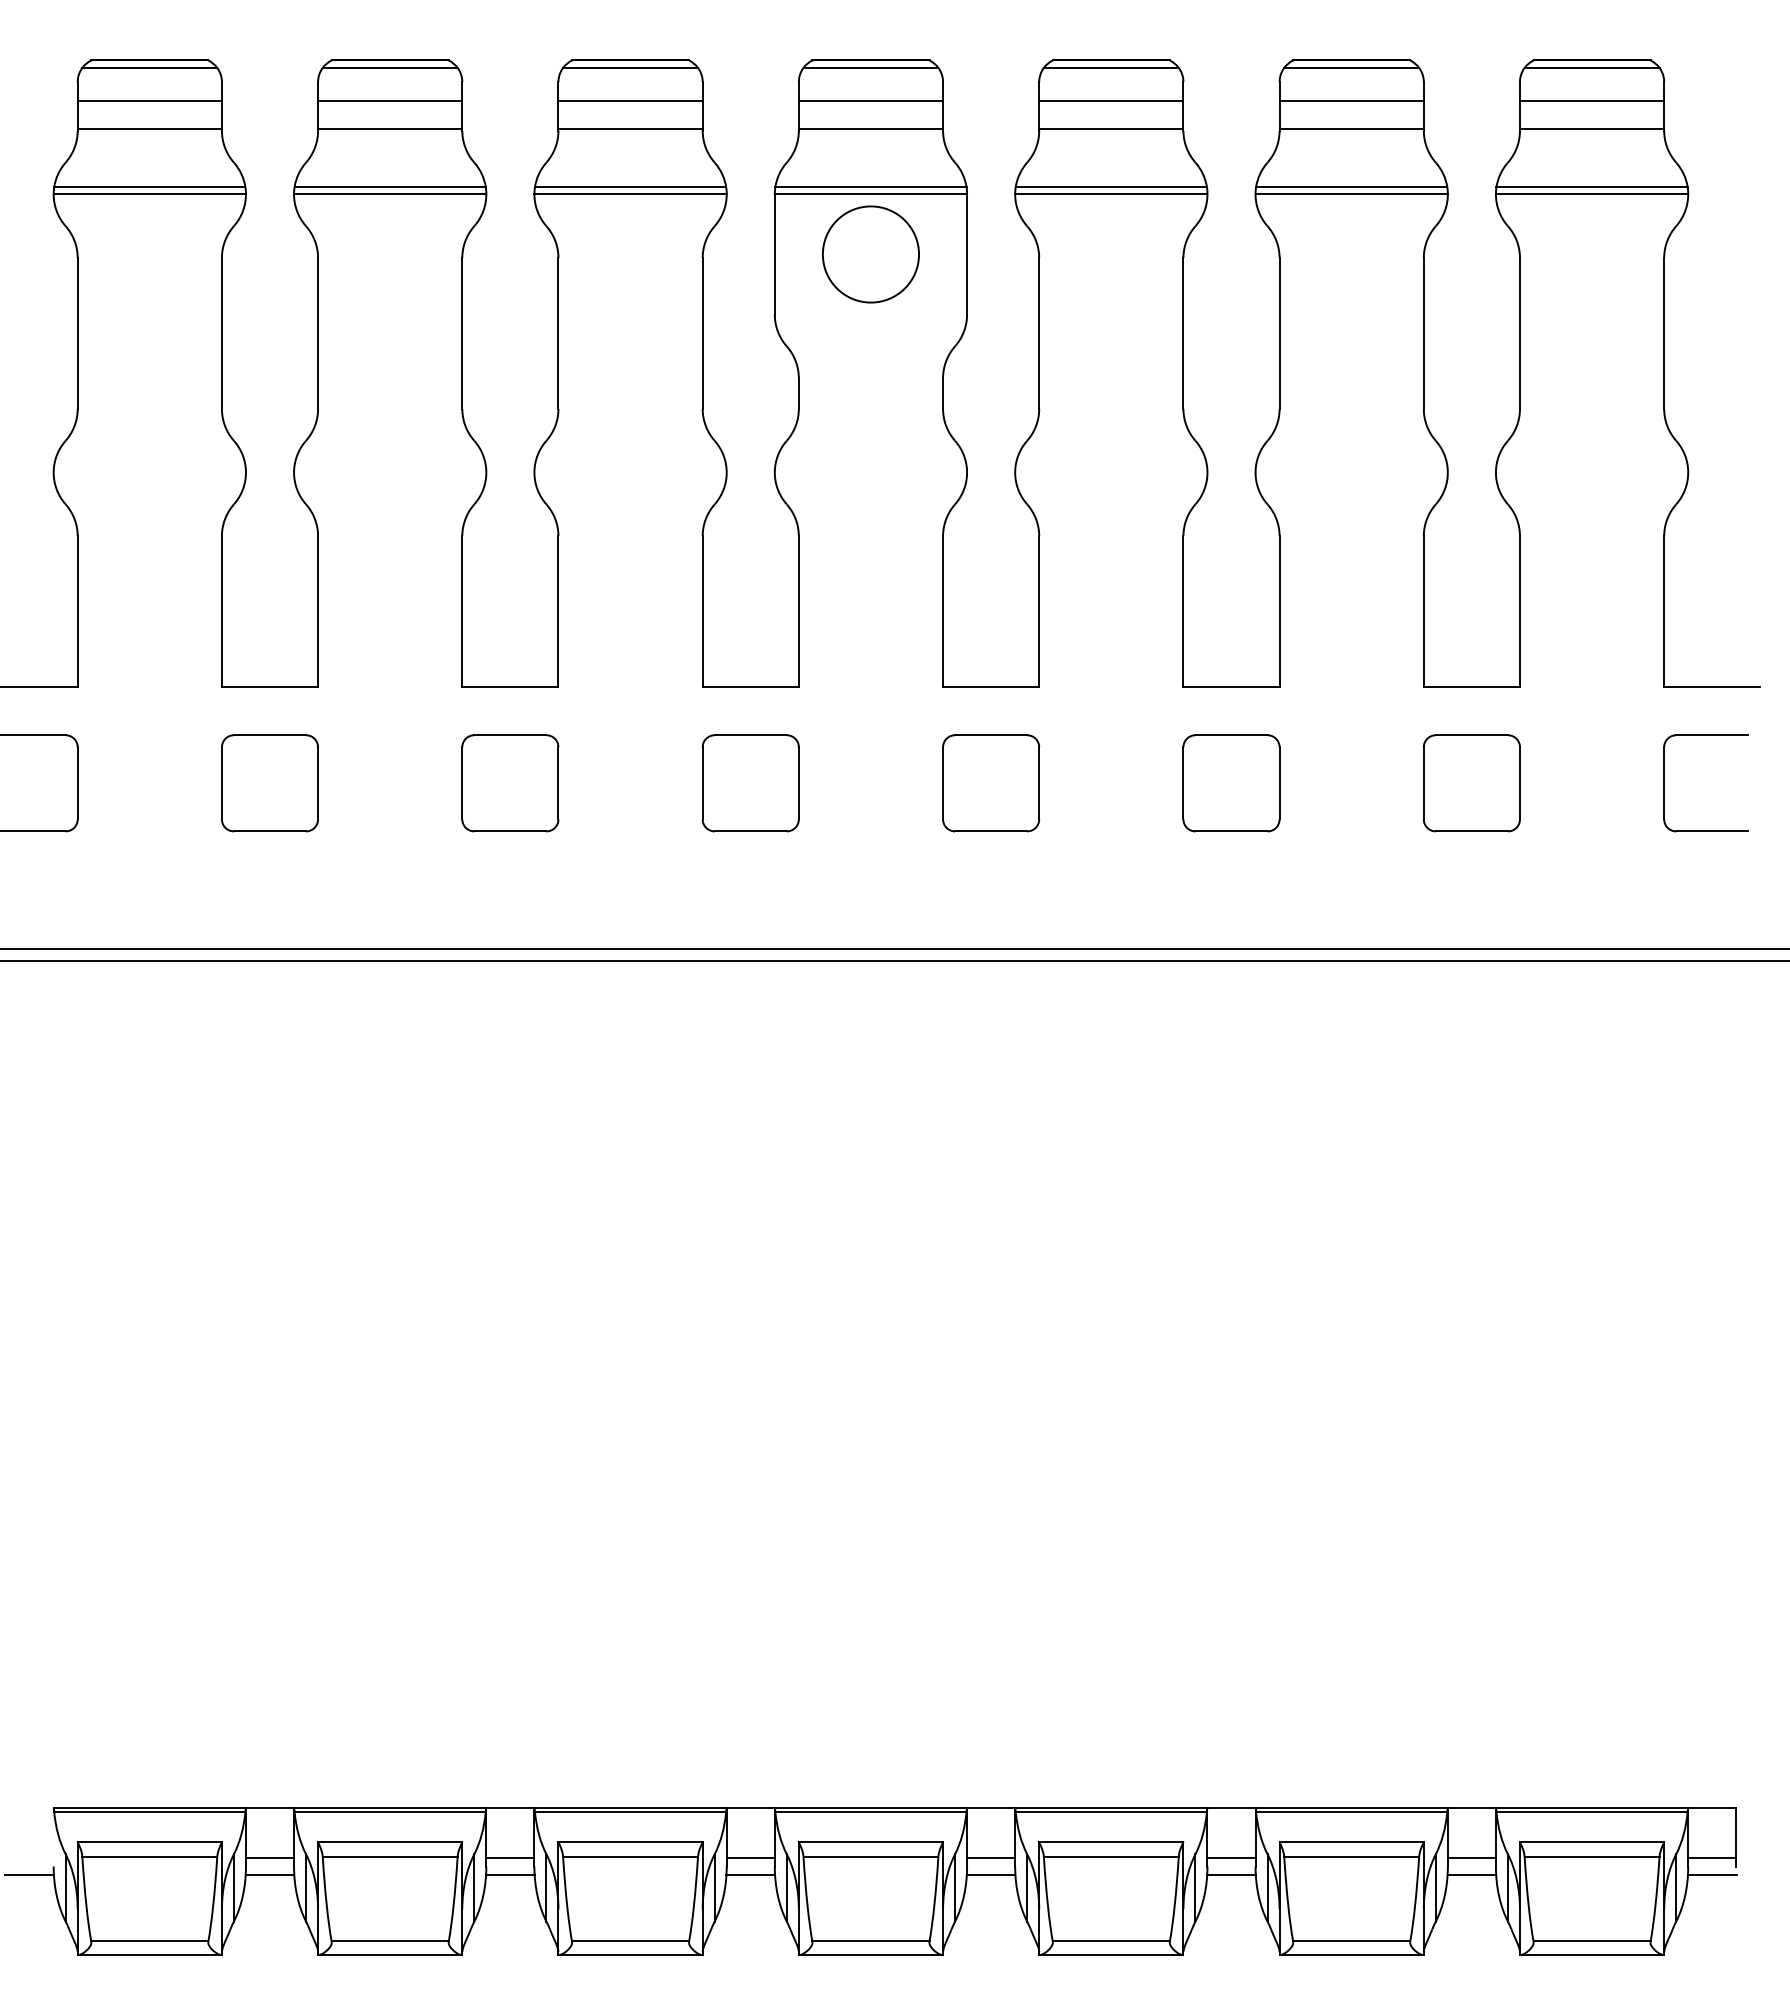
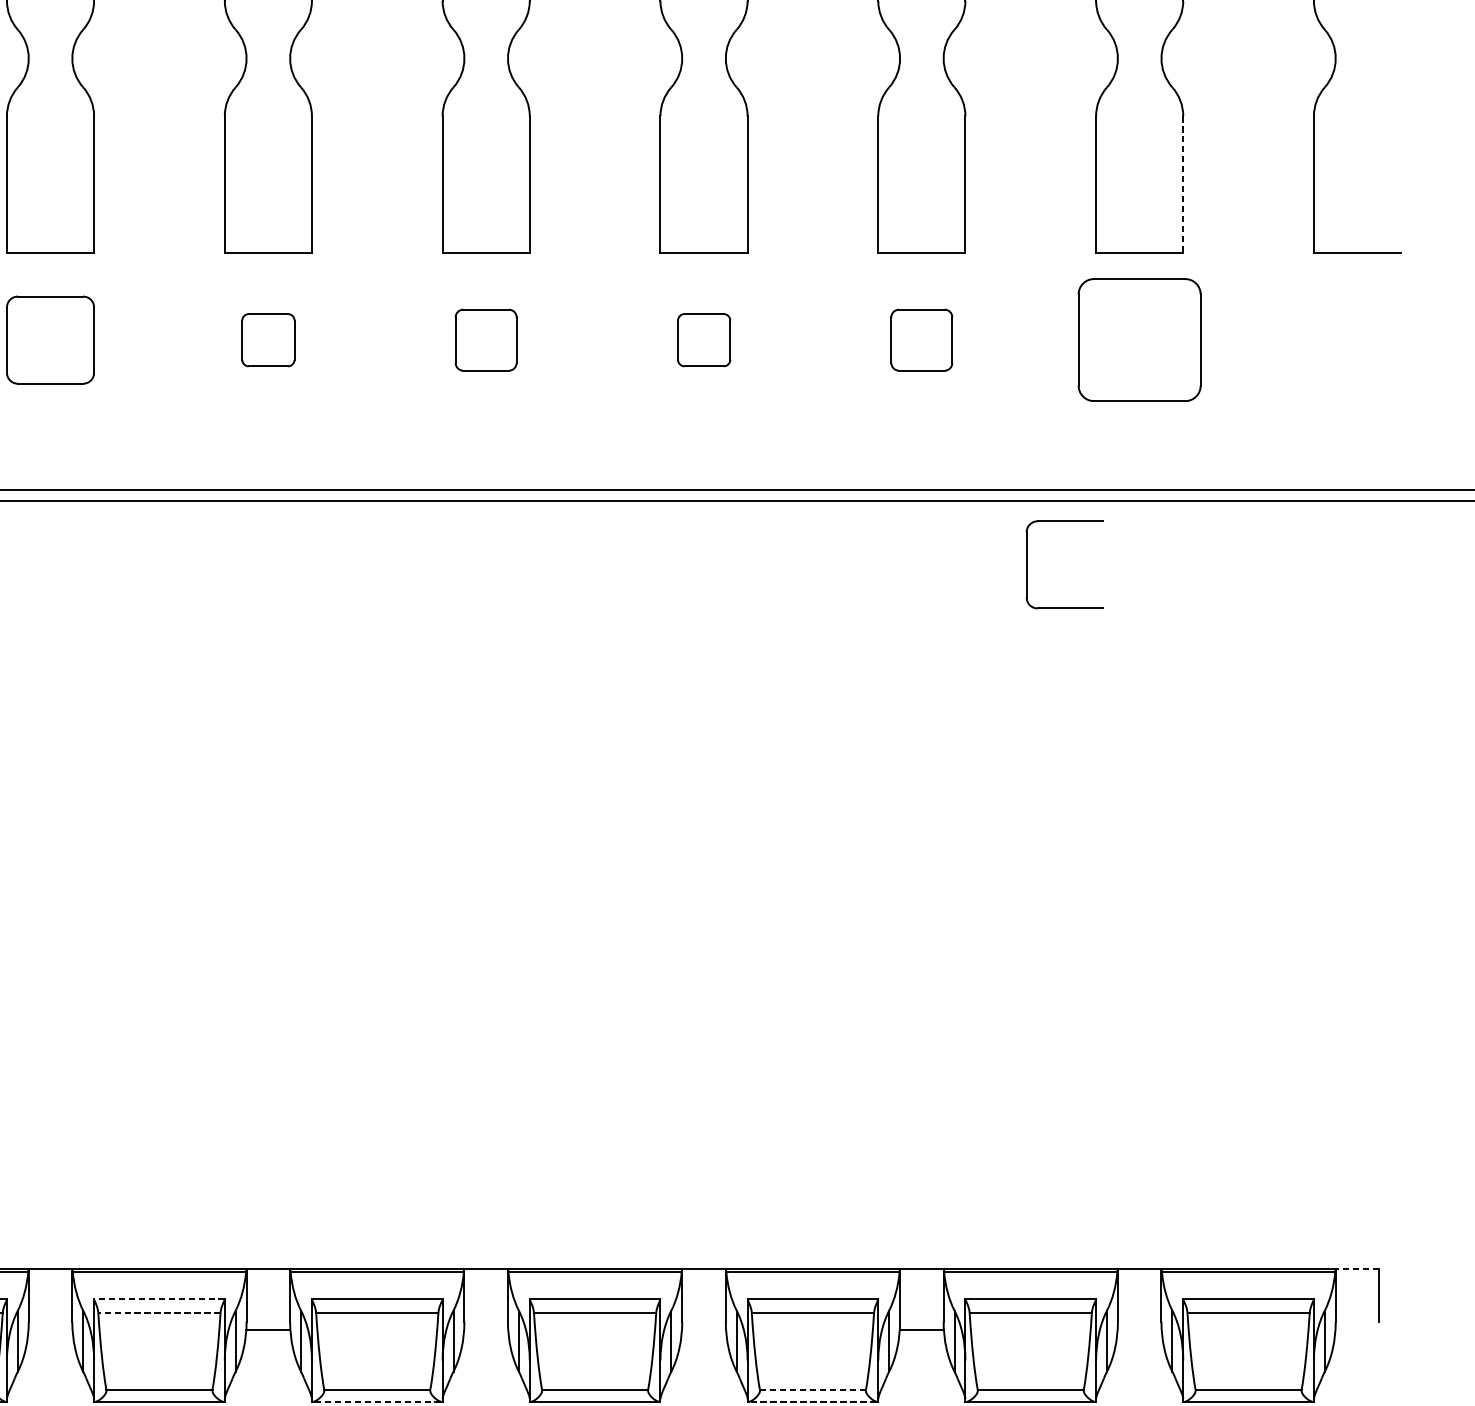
line: (1519, 612) -> (1182, 185), solid -> dashed
part: (510, 783) -> (268, 340), size x0.6
part: (750, 783) -> (485, 340), size x0.7
part: (991, 783) -> (704, 340), size x0.6
part: (1231, 783) -> (921, 340), size x0.7
part: (1471, 783) -> (1139, 340), size x1.4
part: (1664, 783) -> (1026, 565), moved
line: (1711, 1807) -> (1356, 1268), solid -> dashed
line: (389, 1841) -> (158, 1299), solid -> dashed
line: (389, 1856) -> (158, 1312), solid -> dashed
line: (269, 1858) -> (50, 1314), removed
line: (510, 1858) -> (268, 1314), removed
line: (750, 1858) -> (485, 1314), removed
line: (991, 1858) -> (704, 1314), removed
line: (1231, 1858) -> (921, 1314), removed
line: (1471, 1858) -> (1139, 1314), removed
line: (1712, 1858) -> (1357, 1314), removed
line: (269, 1875) -> (50, 1329), removed
line: (750, 1875) -> (485, 1329), removed
line: (990, 1875) -> (703, 1329), removed
line: (1471, 1875) -> (1139, 1329), removed
line: (1711, 1875) -> (1356, 1329), removed
line: (1111, 1941) -> (813, 1389), solid -> dashed
line: (630, 1954) -> (377, 1401), solid -> dashed
line: (1110, 1954) -> (812, 1401), solid -> dashed

